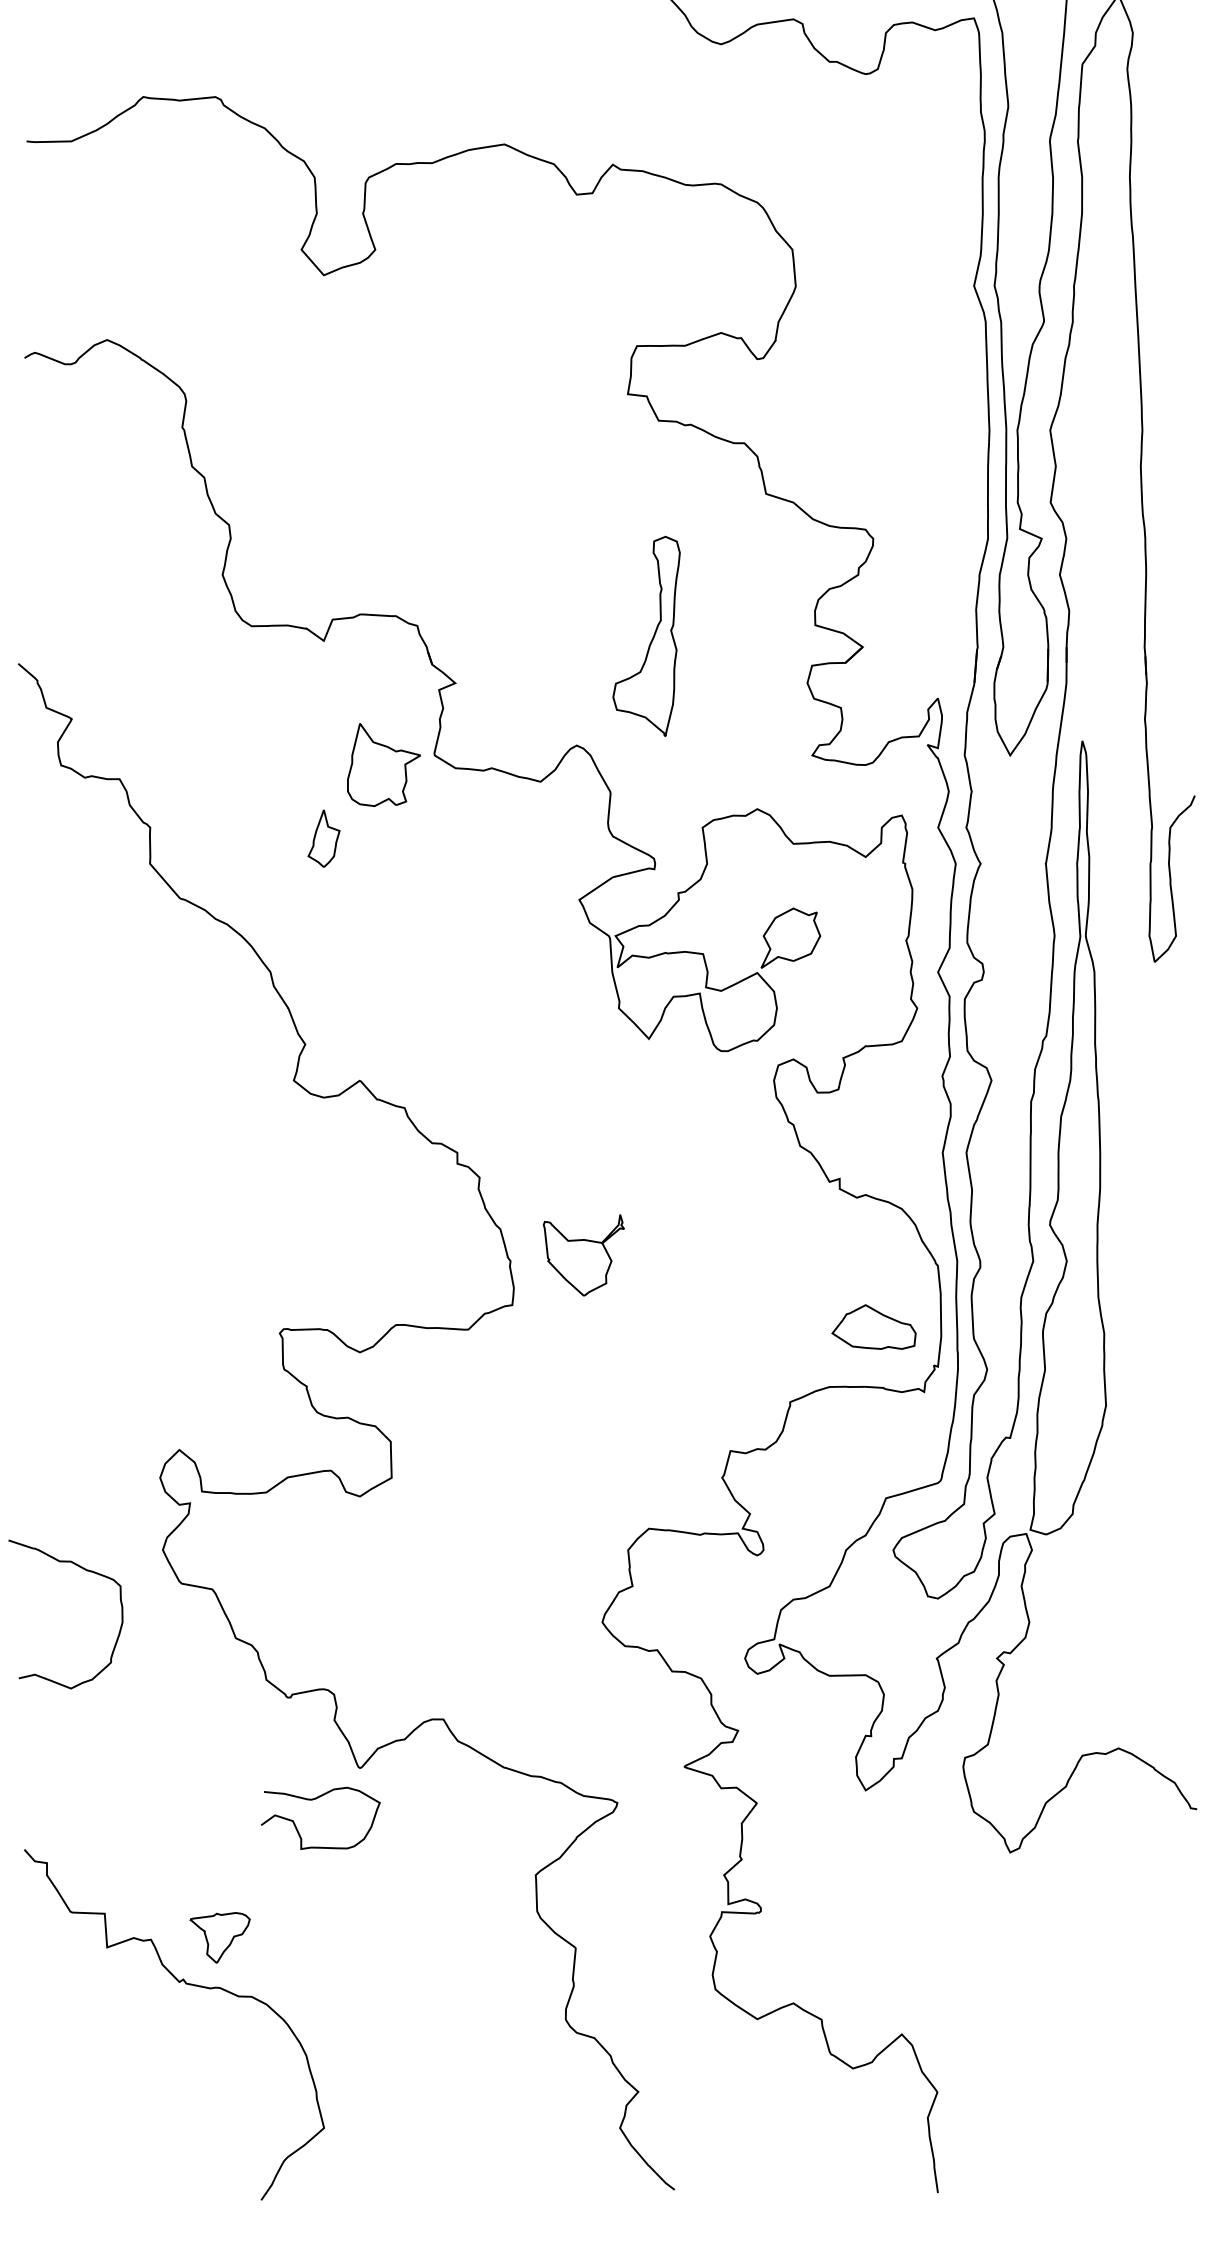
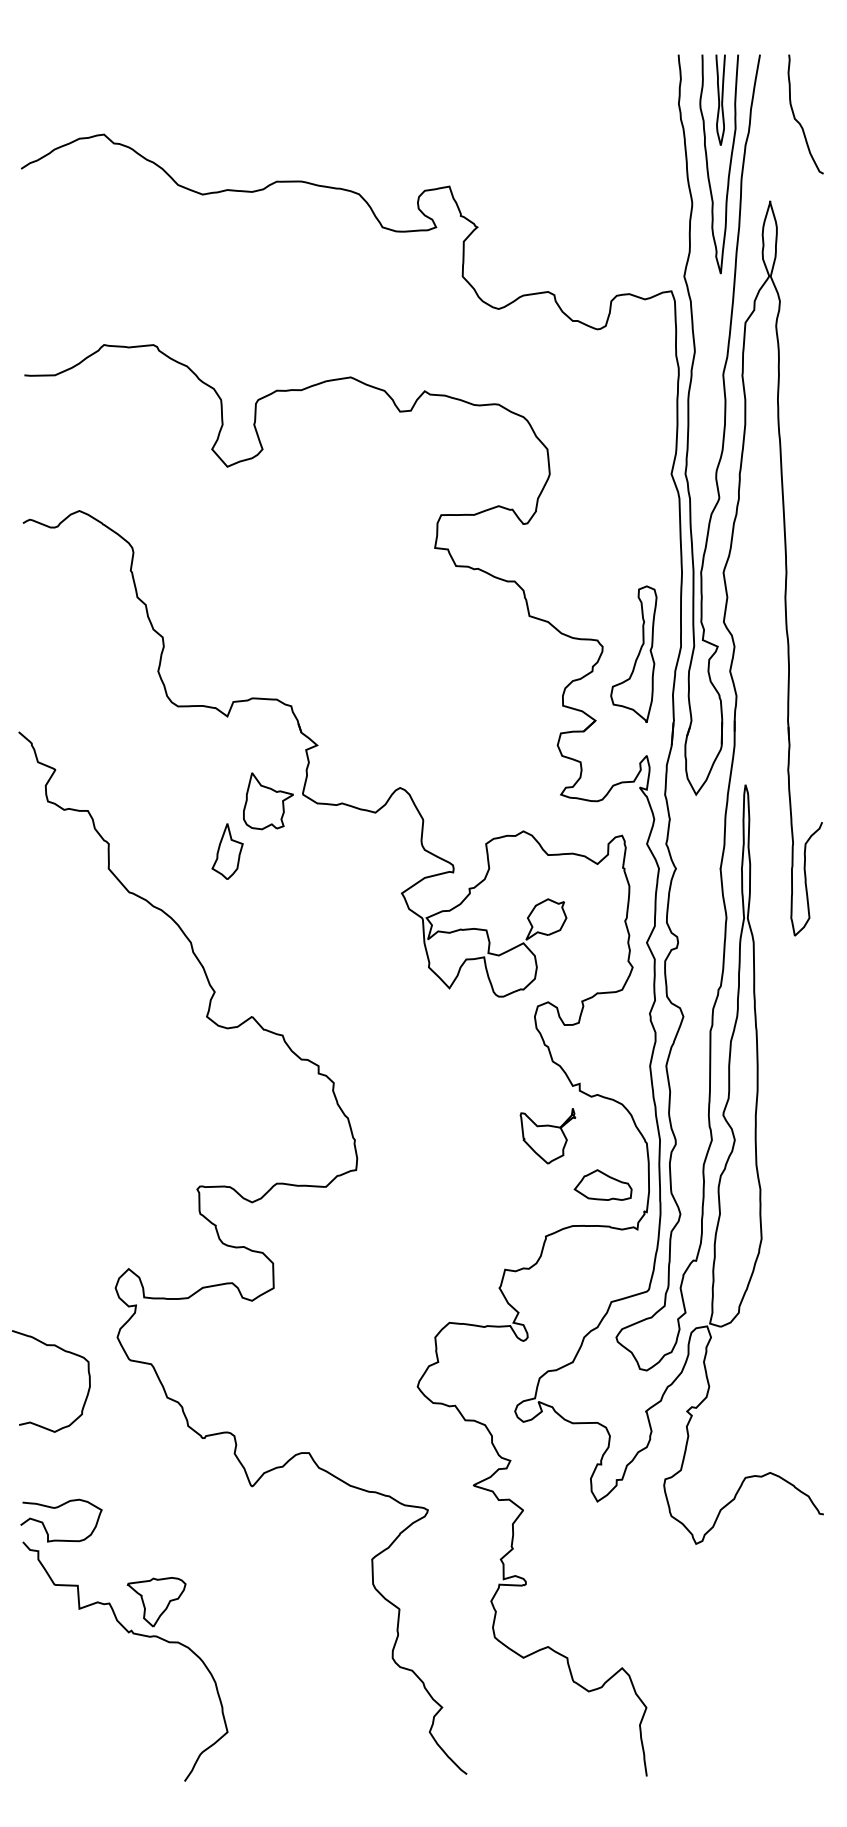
part: (646, 635) -> (633, 653), moved
part: (323, 838) -> (227, 851), size x1.43
part: (583, 1255) -> (547, 1136), moved
curve: (315, 1800) -> (57, 1508), moved
part: (219, 1938) -> (156, 1602), size x1.43

